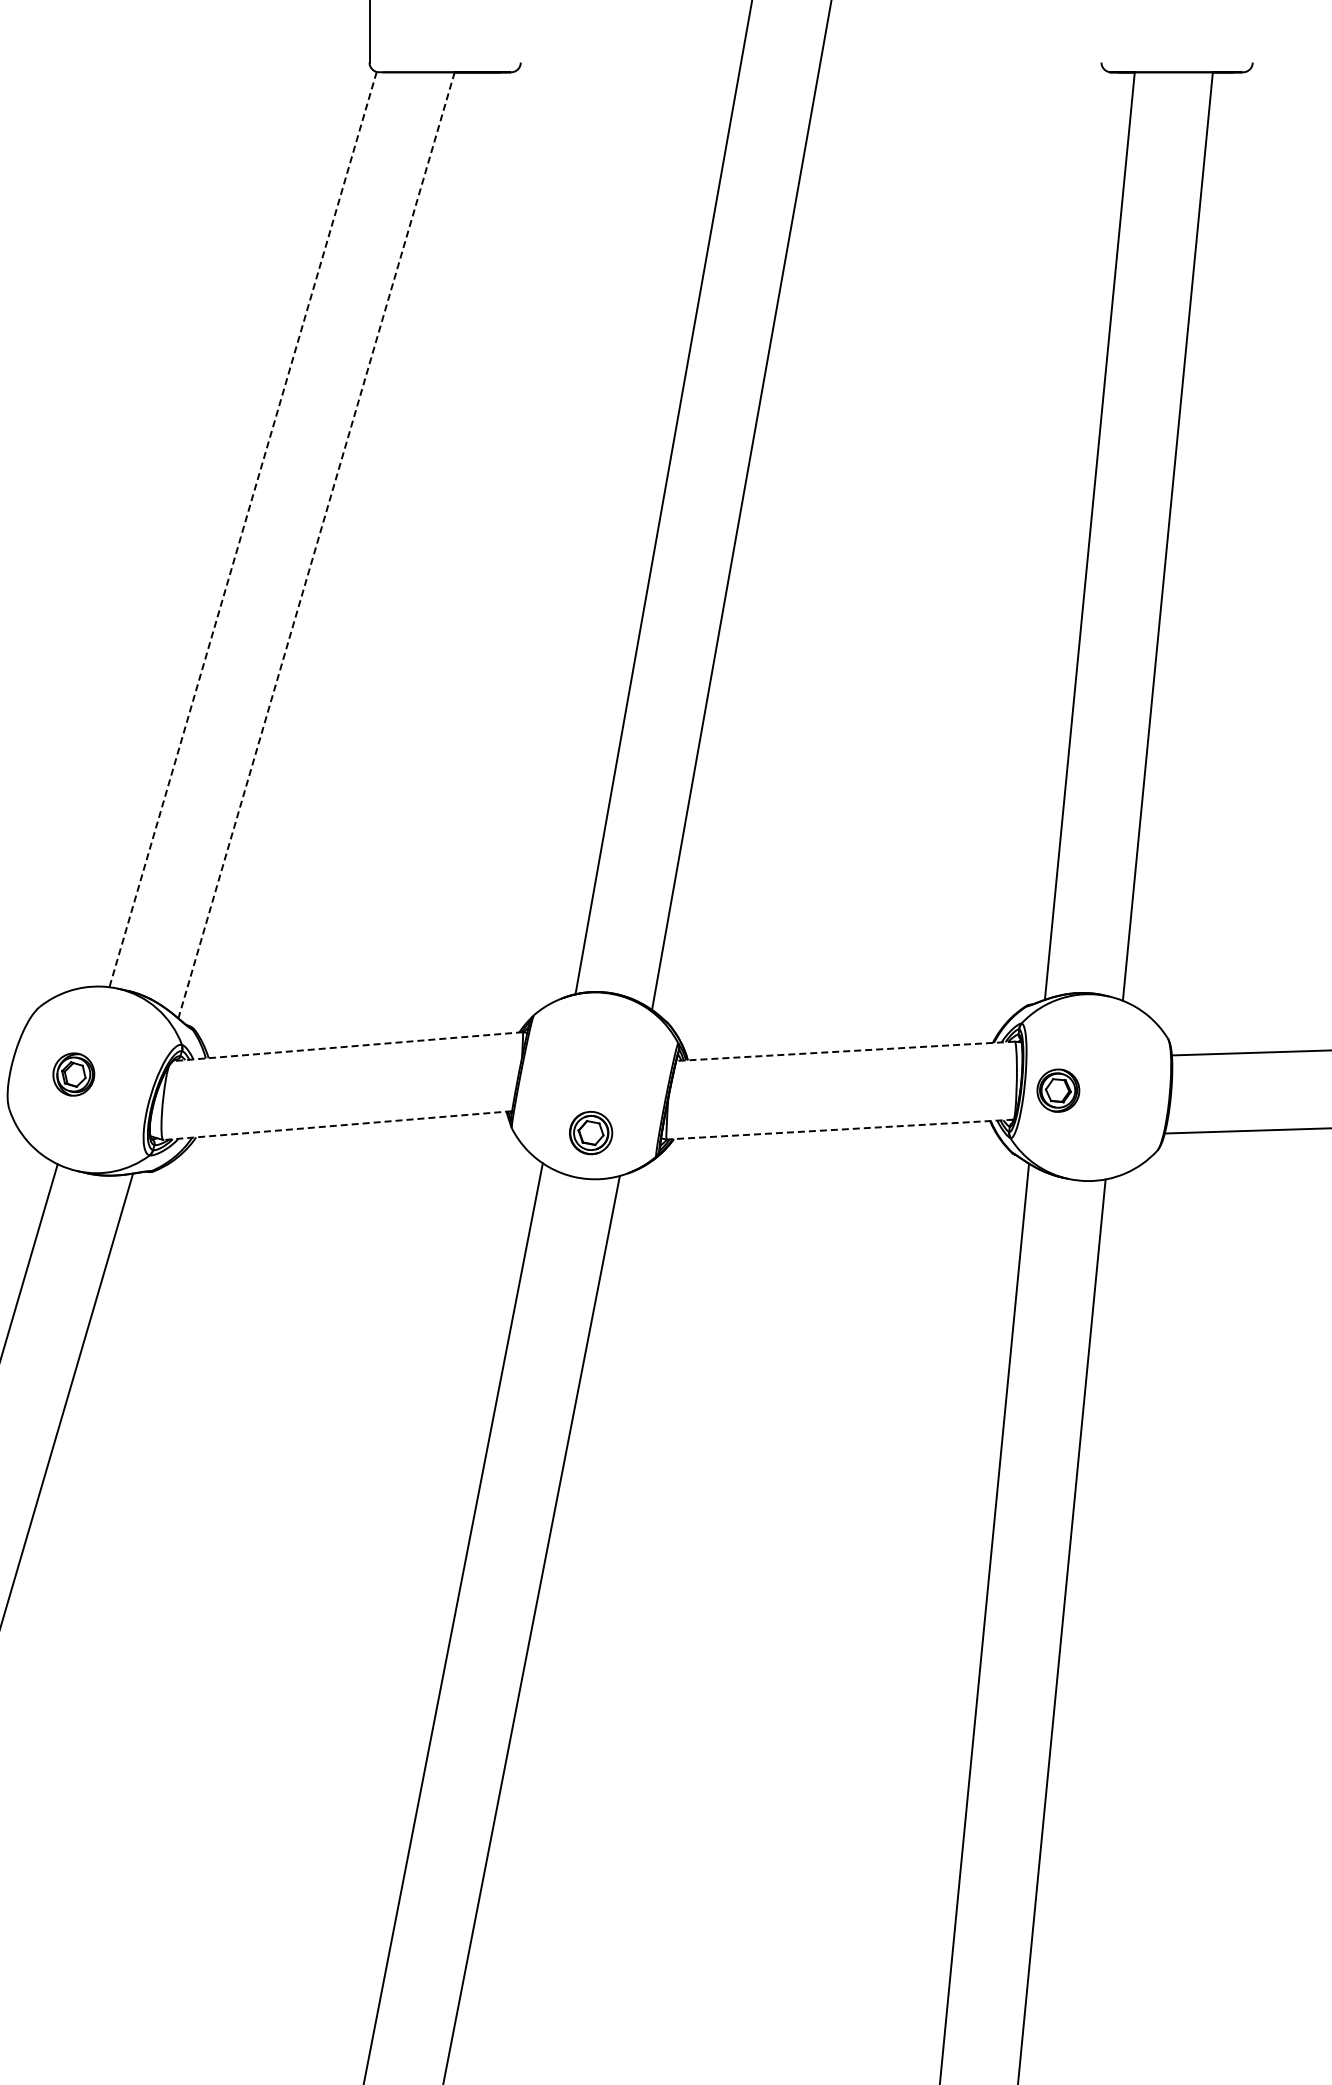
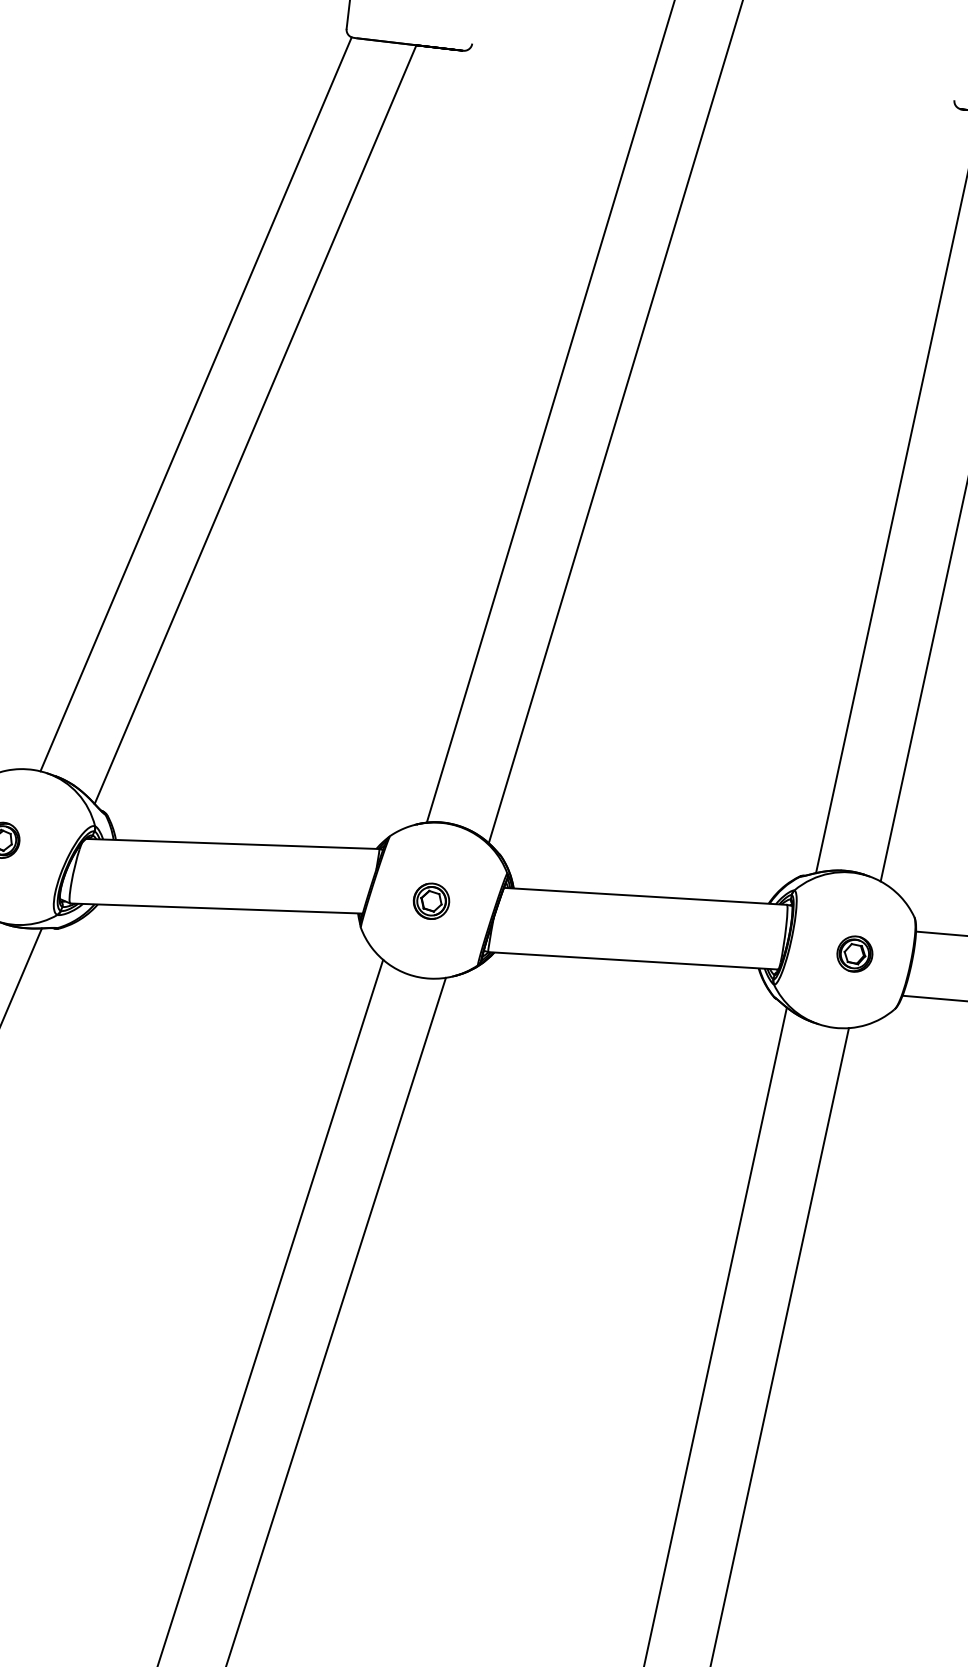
line: (243, 529) -> (196, 404), dashed -> solid
line: (316, 545) -> (255, 424), dashed -> solid
line: (348, 1046) -> (233, 843), dashed -> solid
line: (845, 1051) -> (645, 896), dashed -> solid
part: (1058, 1090) -> (855, 953), moved
line: (337, 1125) -> (216, 908), dashed -> solid
line: (840, 1129) -> (633, 960), dashed -> solid
part: (591, 1133) -> (431, 901), moved

